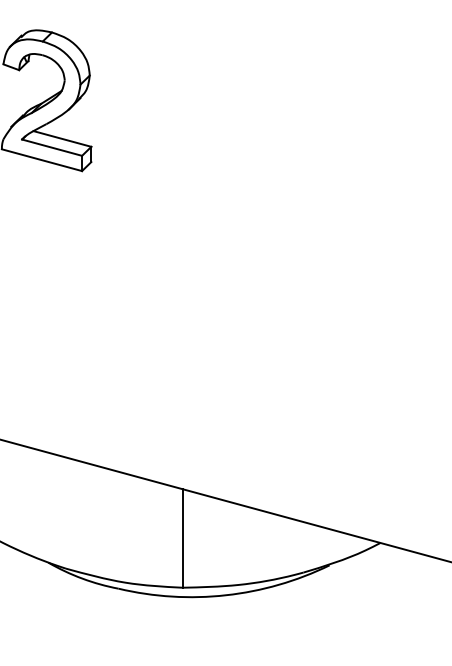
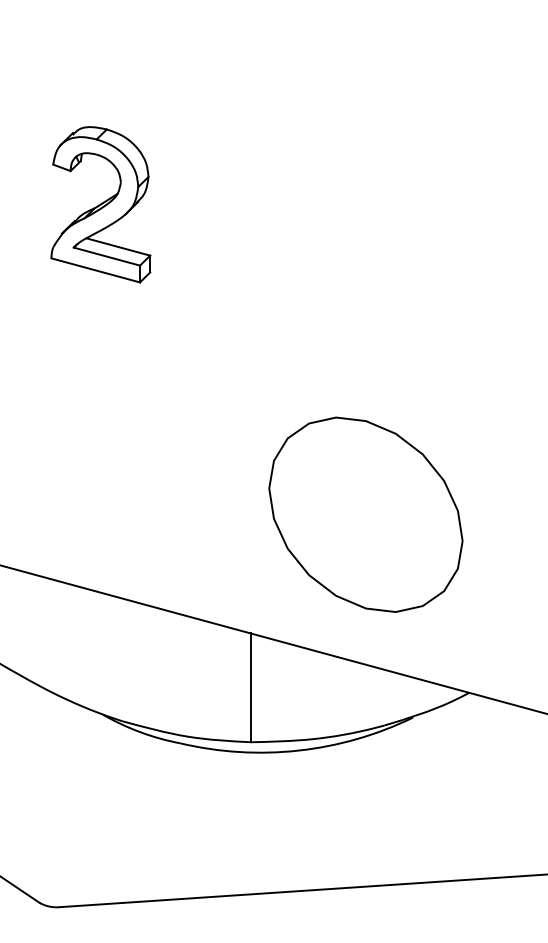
part: (286, 381) -> (365, 514), added

